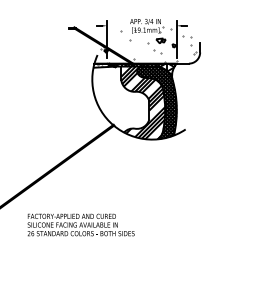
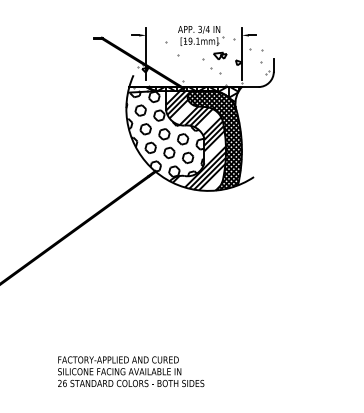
hatch: (120, 98) -> (165, 134), added
text: (81, 224) -> (131, 371), moved

